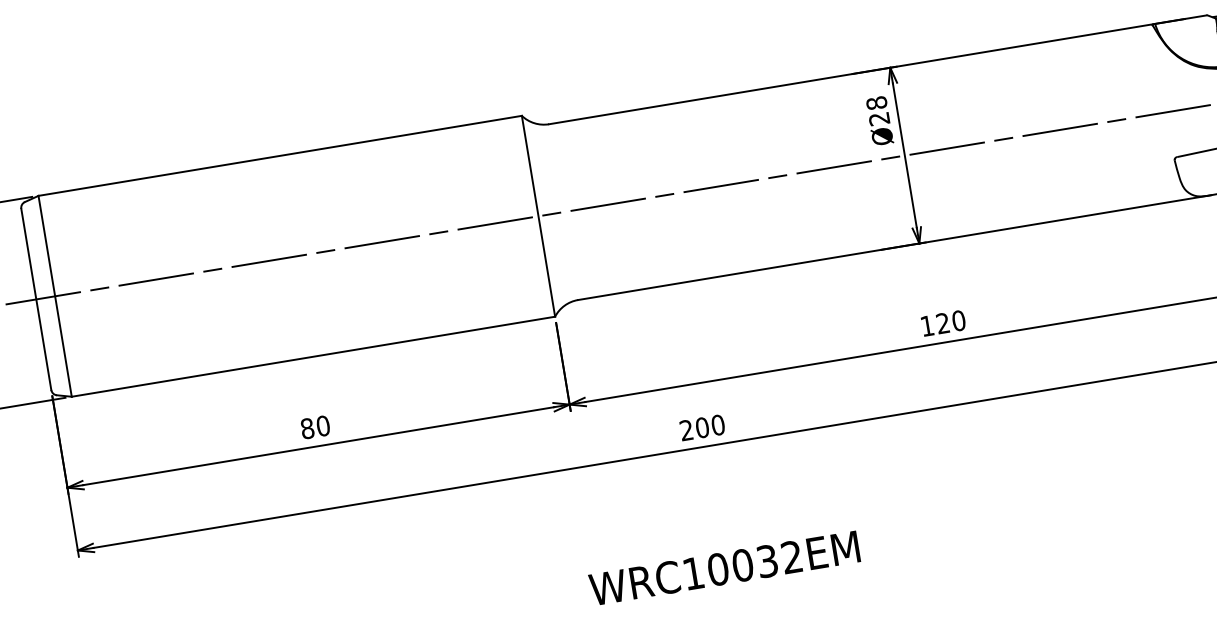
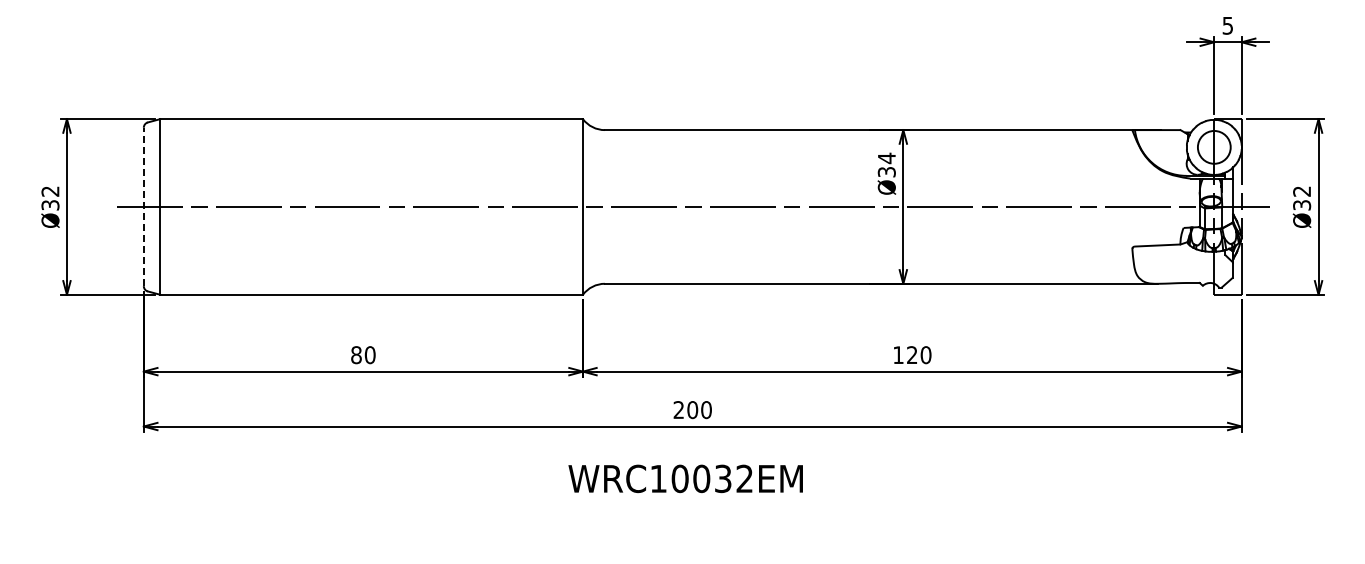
text: (877, 110) -> (886, 164), Ø28 -> Ø34
line: (35, 298) -> (143, 206), solid -> dashed
text: (724, 568) -> (685, 478), moved

